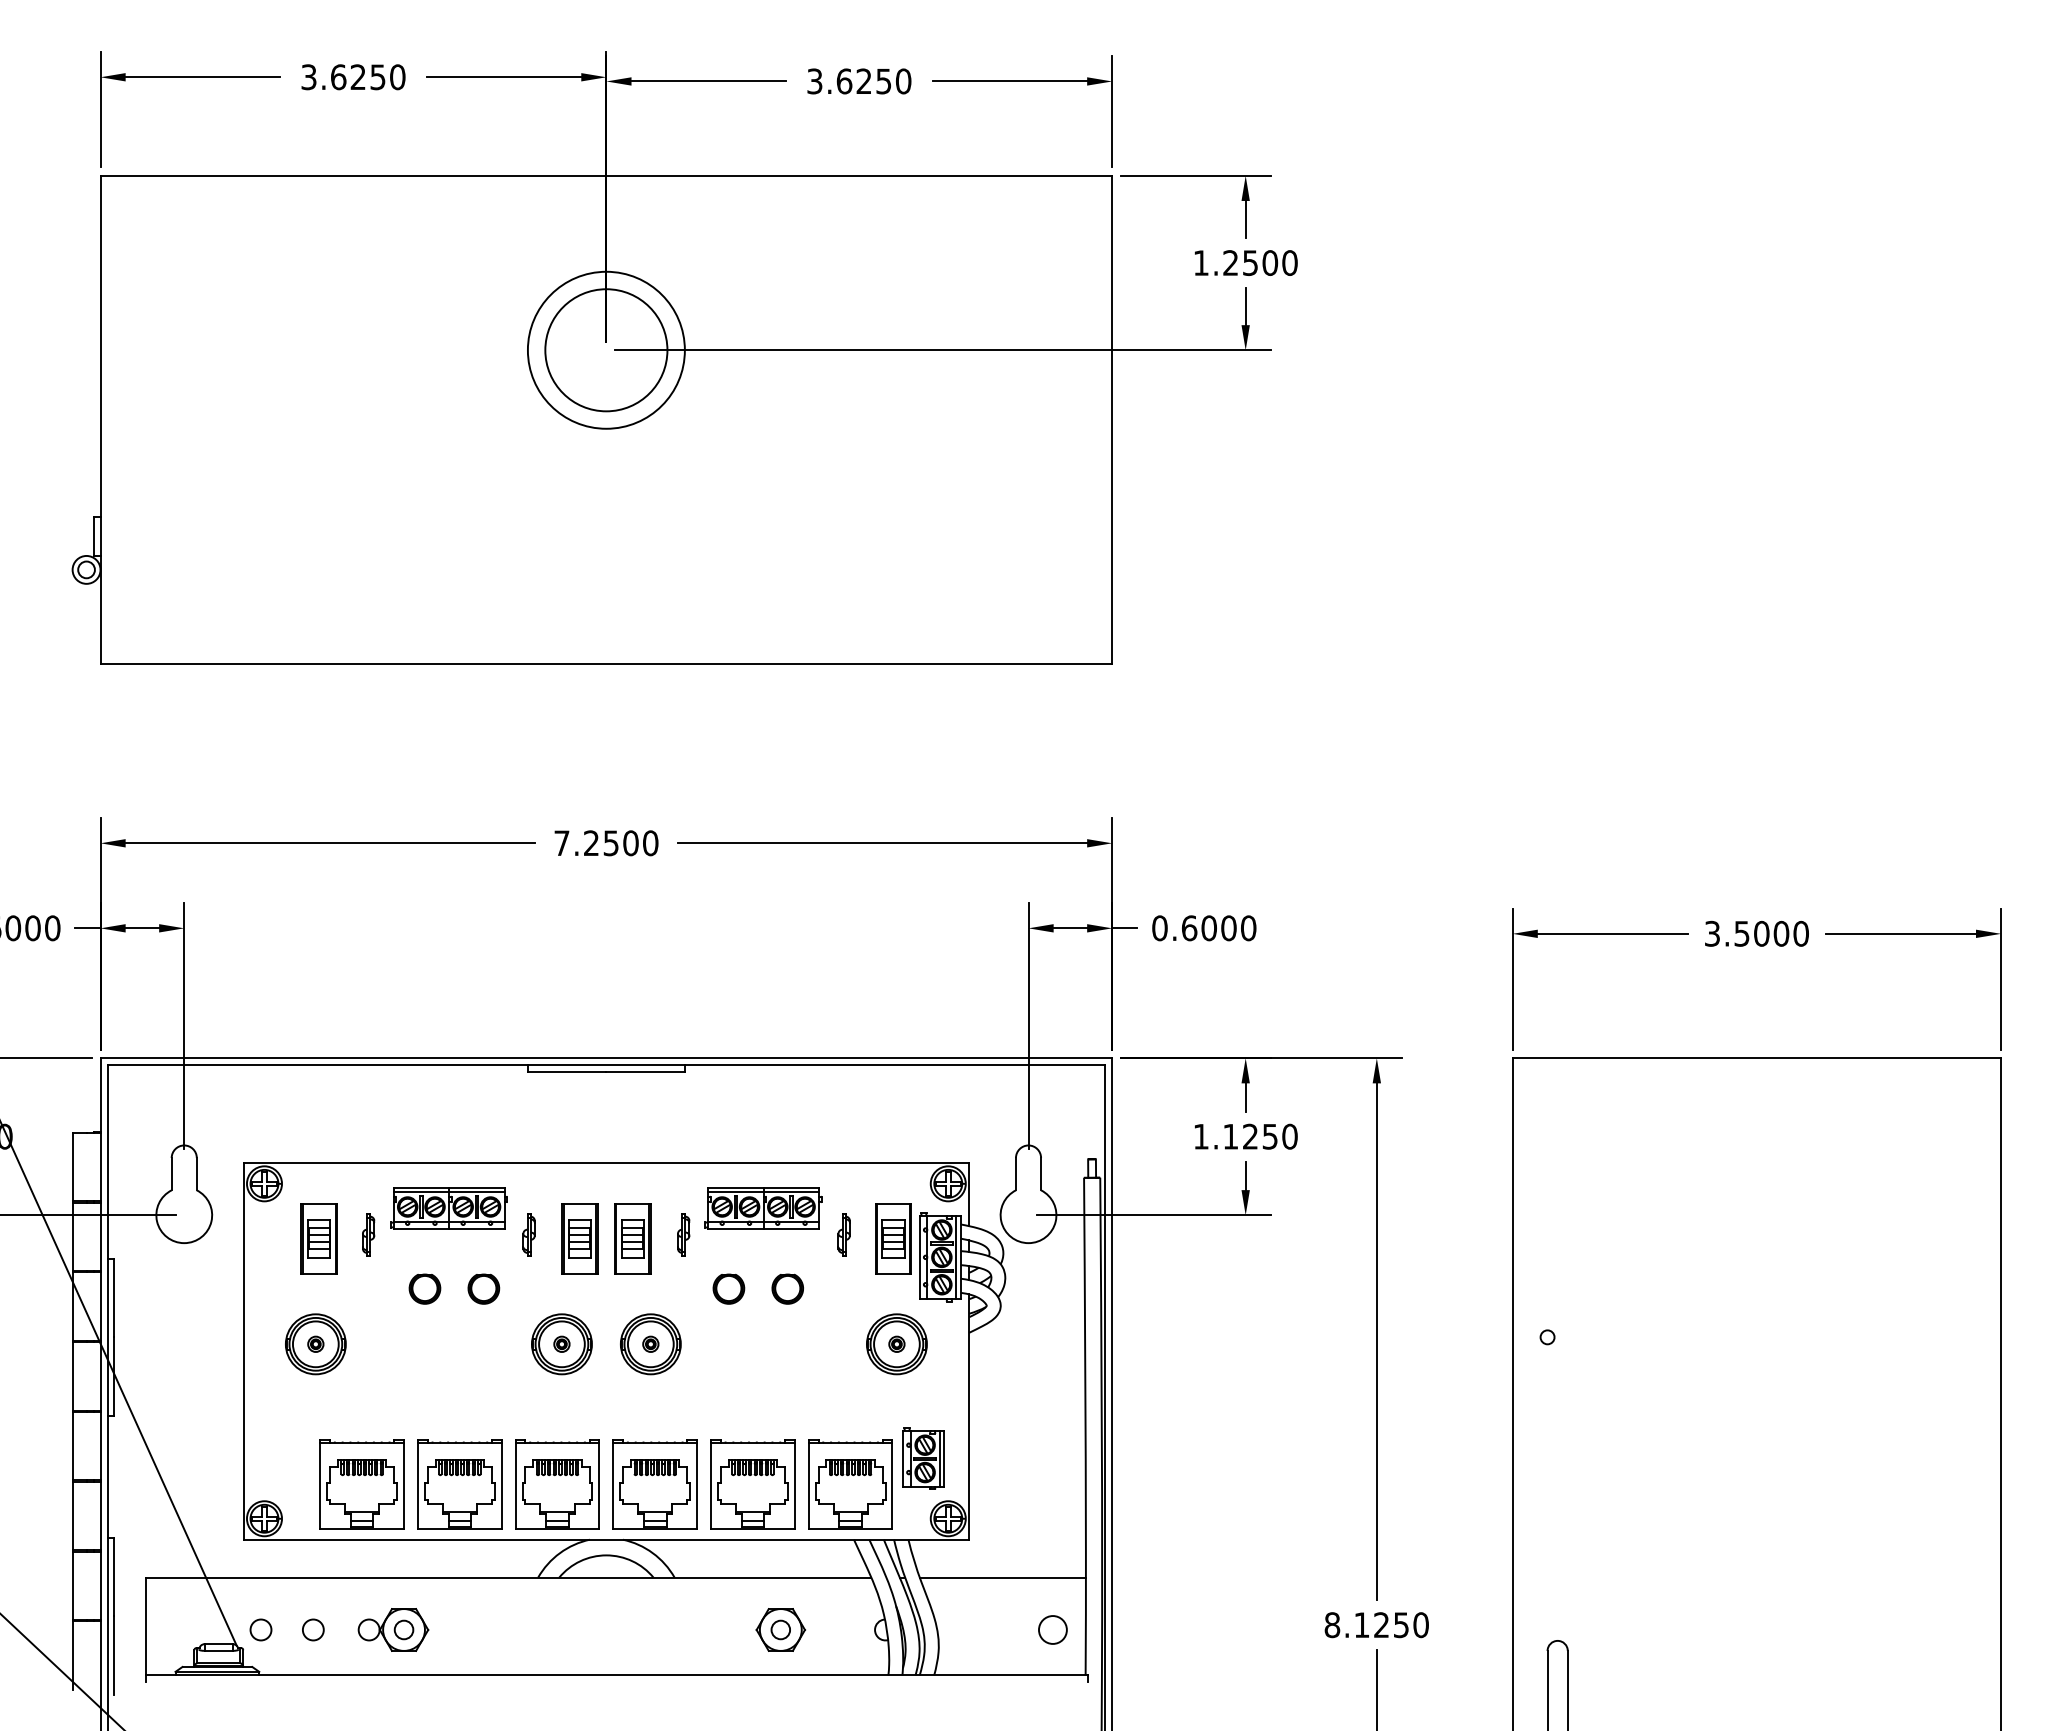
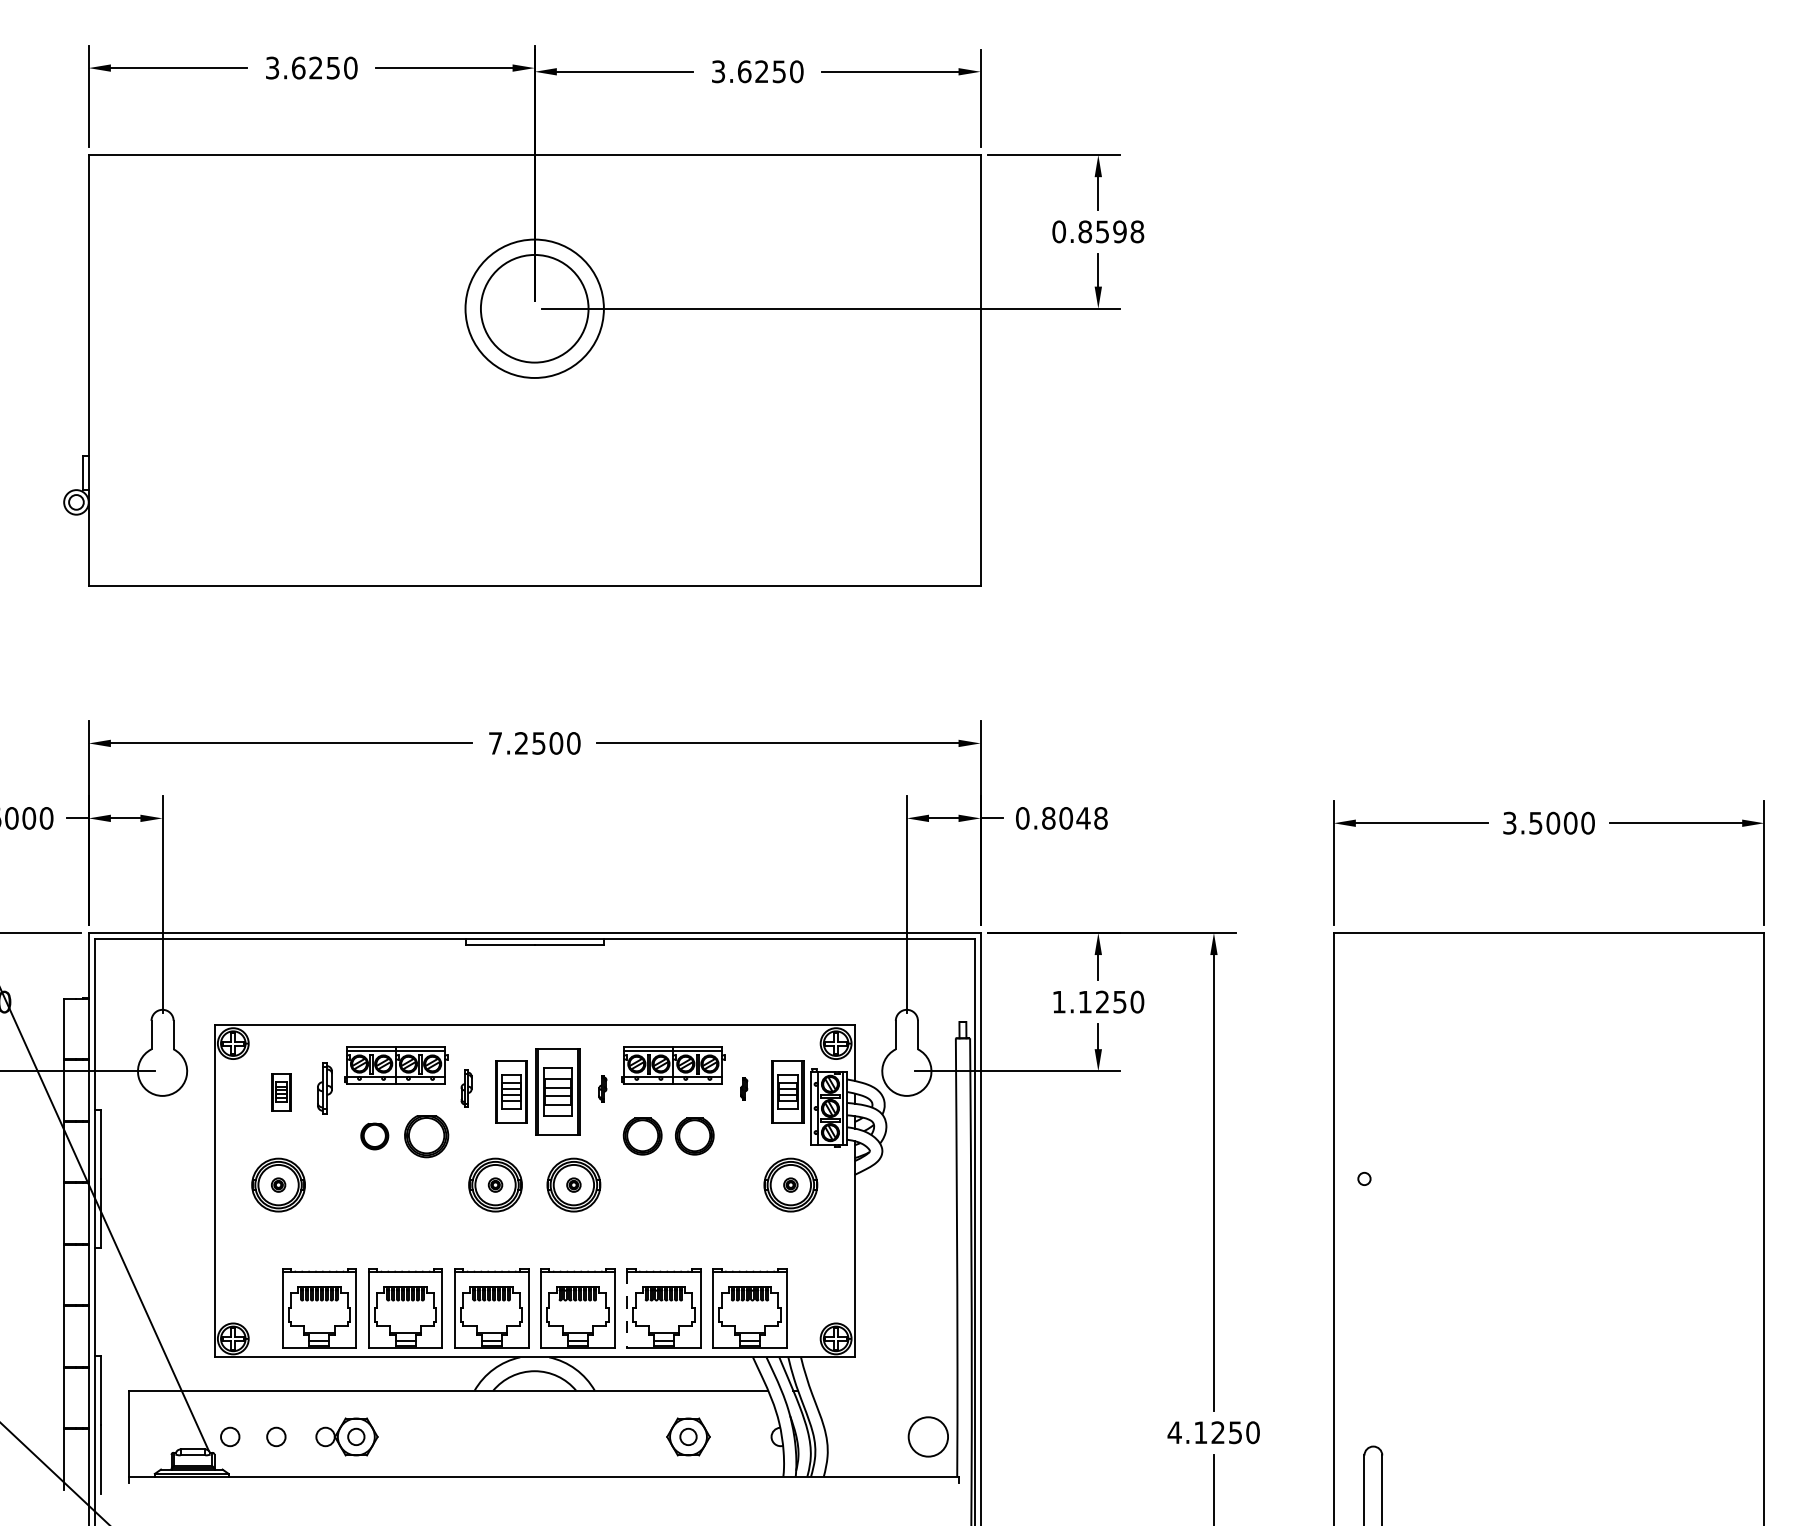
text: (1245, 263) -> (1098, 232), 1.2500 -> 0.8598
text: (1218, 928) -> (1074, 818), 0.6000 -> 0.8048
part: (368, 1234) -> (324, 1088), size x1.4
part: (683, 1234) -> (602, 1088), size x0.7
part: (843, 1234) -> (743, 1088), size x0.6
part: (318, 1238) -> (280, 1091), size x0.6
part: (632, 1238) -> (557, 1091), size x1.4
part: (483, 1288) -> (426, 1135), size x1.6
part: (728, 1288) -> (642, 1135), size x1.4
part: (787, 1288) -> (694, 1135), size x1.4
part: (923, 1458) -> (814, 1285), removed
line: (711, 1486) -> (627, 1310), solid -> dashed
line: (1002, 1577) -> (883, 1390), removed
text: (1332, 1625) -> (1174, 1433), 8.1250 -> 4.1250
circle: (1052, 1629) -> (928, 1436), size x1.6

